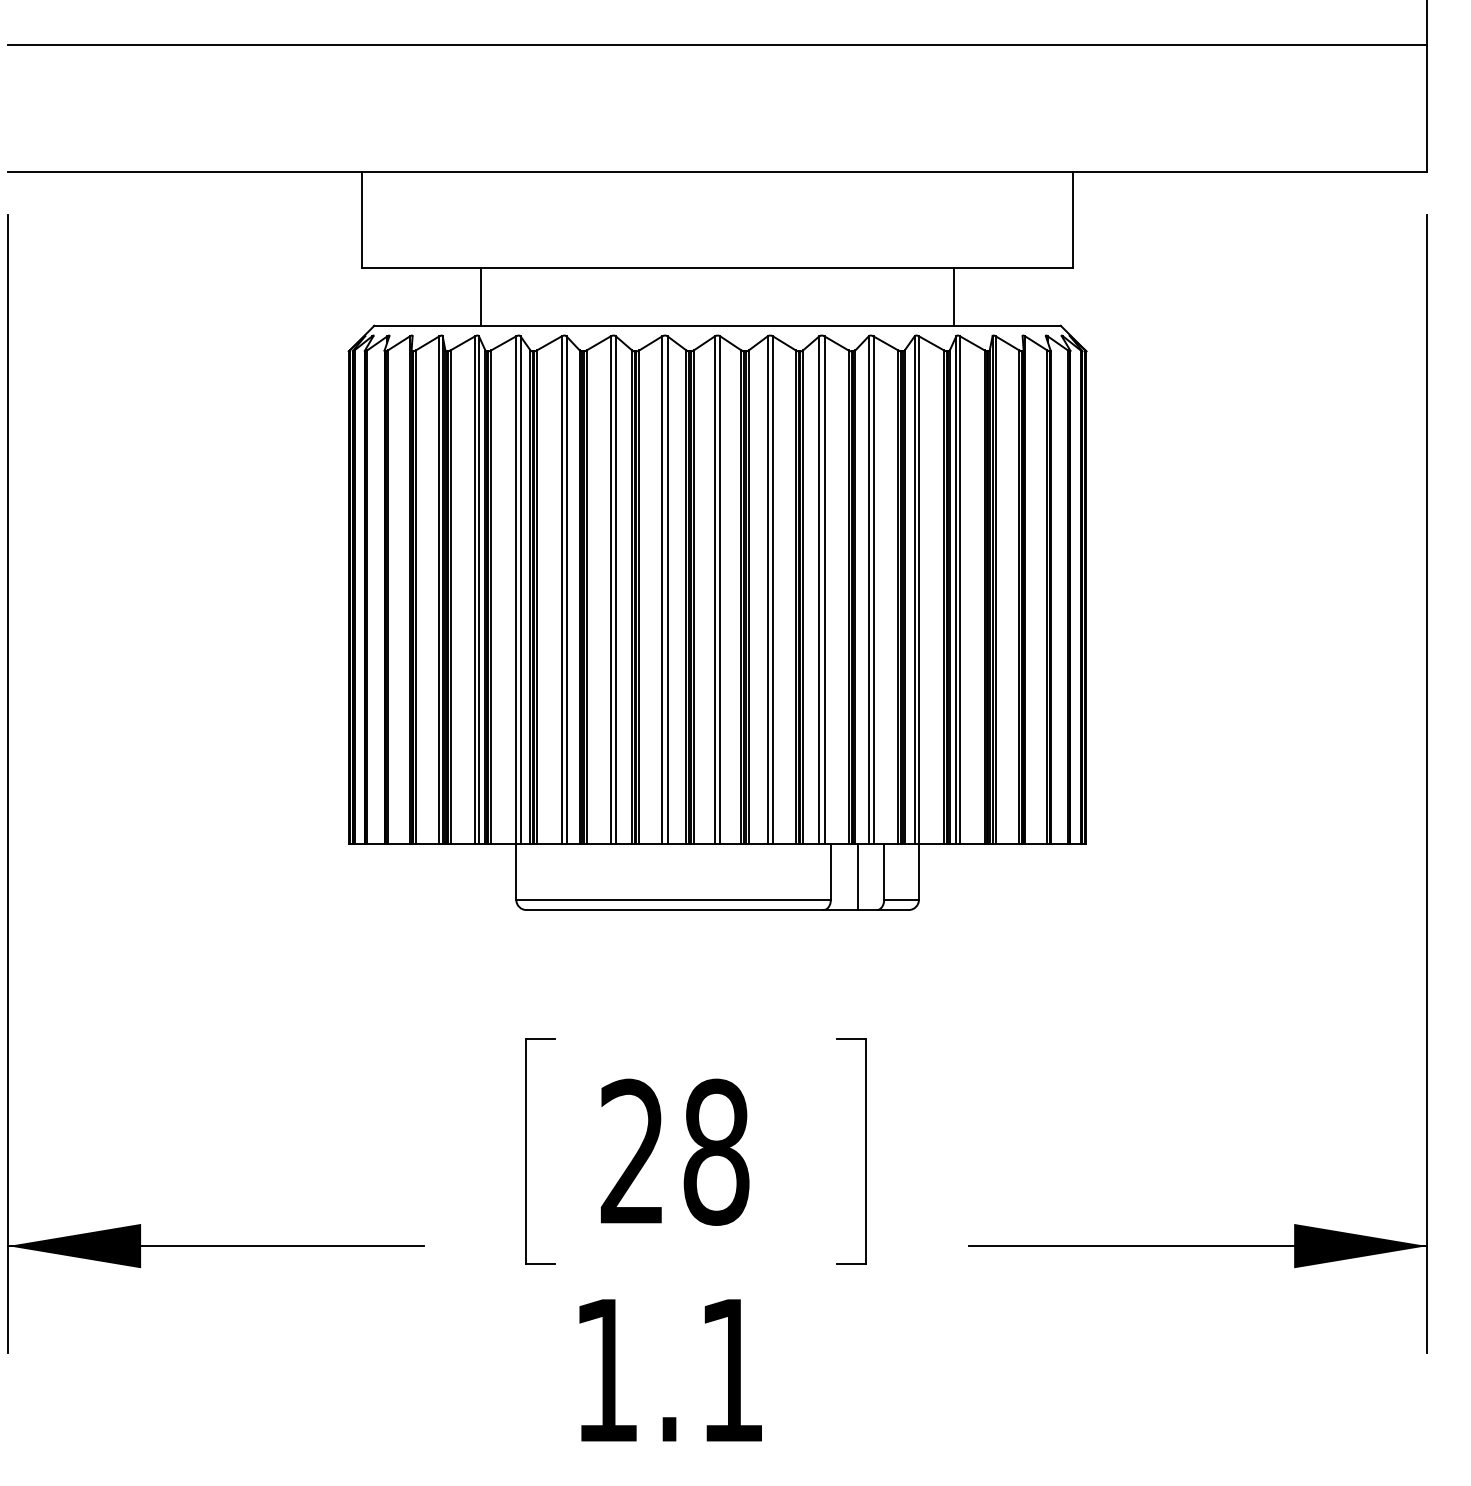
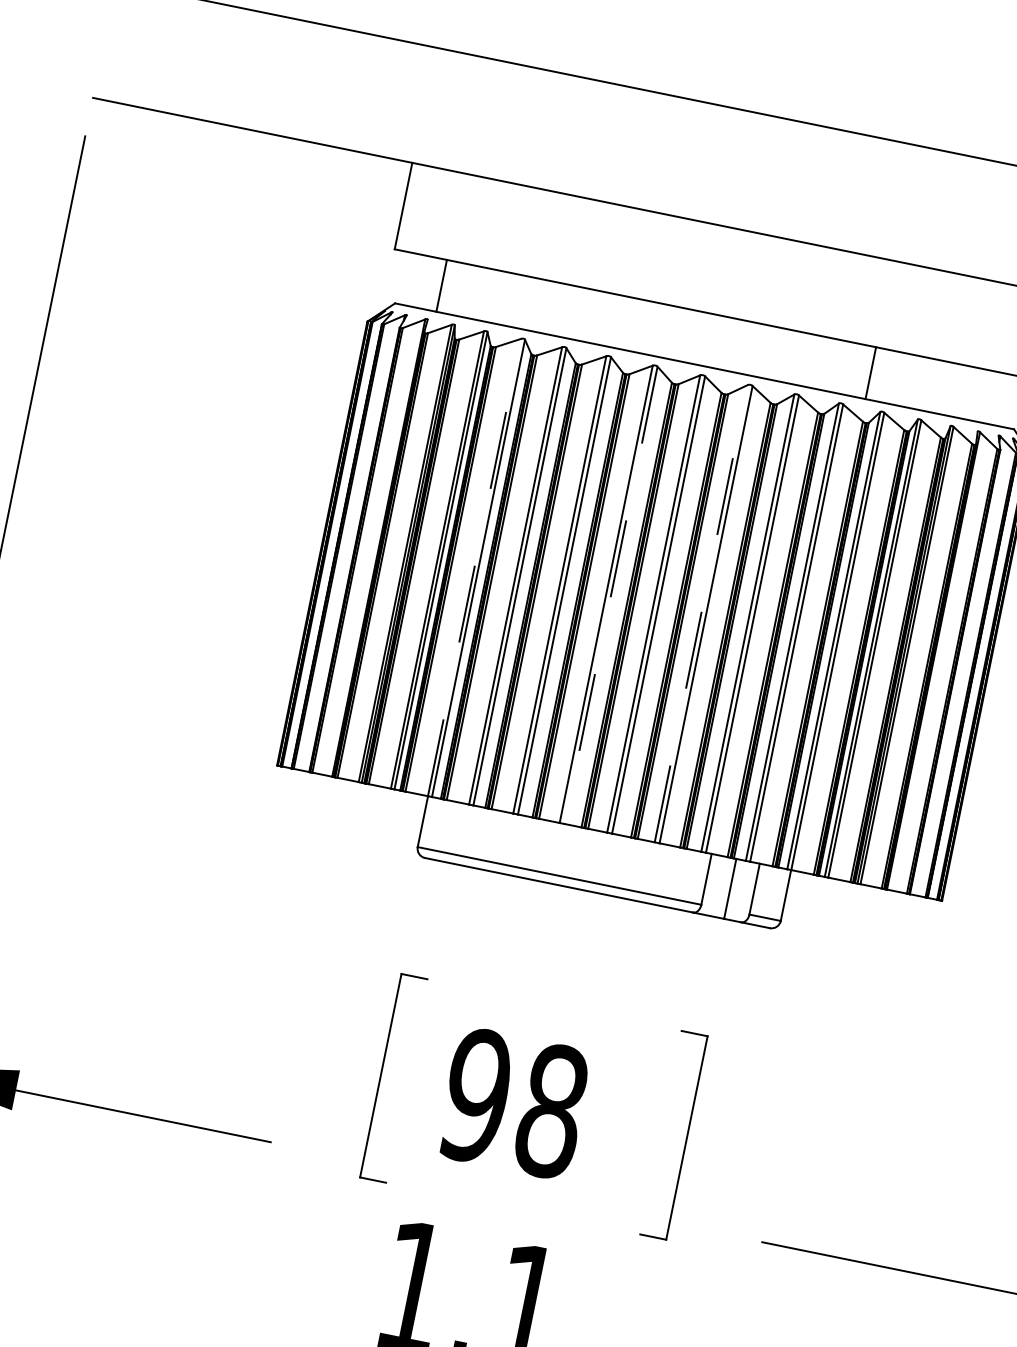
line: (481, 296) -> (442, 285), moved
line: (954, 296) -> (871, 372), moved
line: (516, 589) -> (474, 567), solid -> dashed
line: (667, 589) -> (611, 594), solid -> dashed
line: (767, 589) -> (701, 613), solid -> dashed
text: (632, 1151) -> (476, 1095), 28 -> 98

